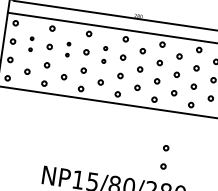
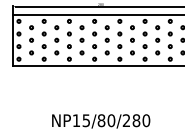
part: (31, 43) -> (31, 33), size x1.67
part: (67, 48) -> (56, 33), size x1.67
part: (104, 54) -> (81, 33), size x1.43
part: (164, 156) -> (132, 96), removed

